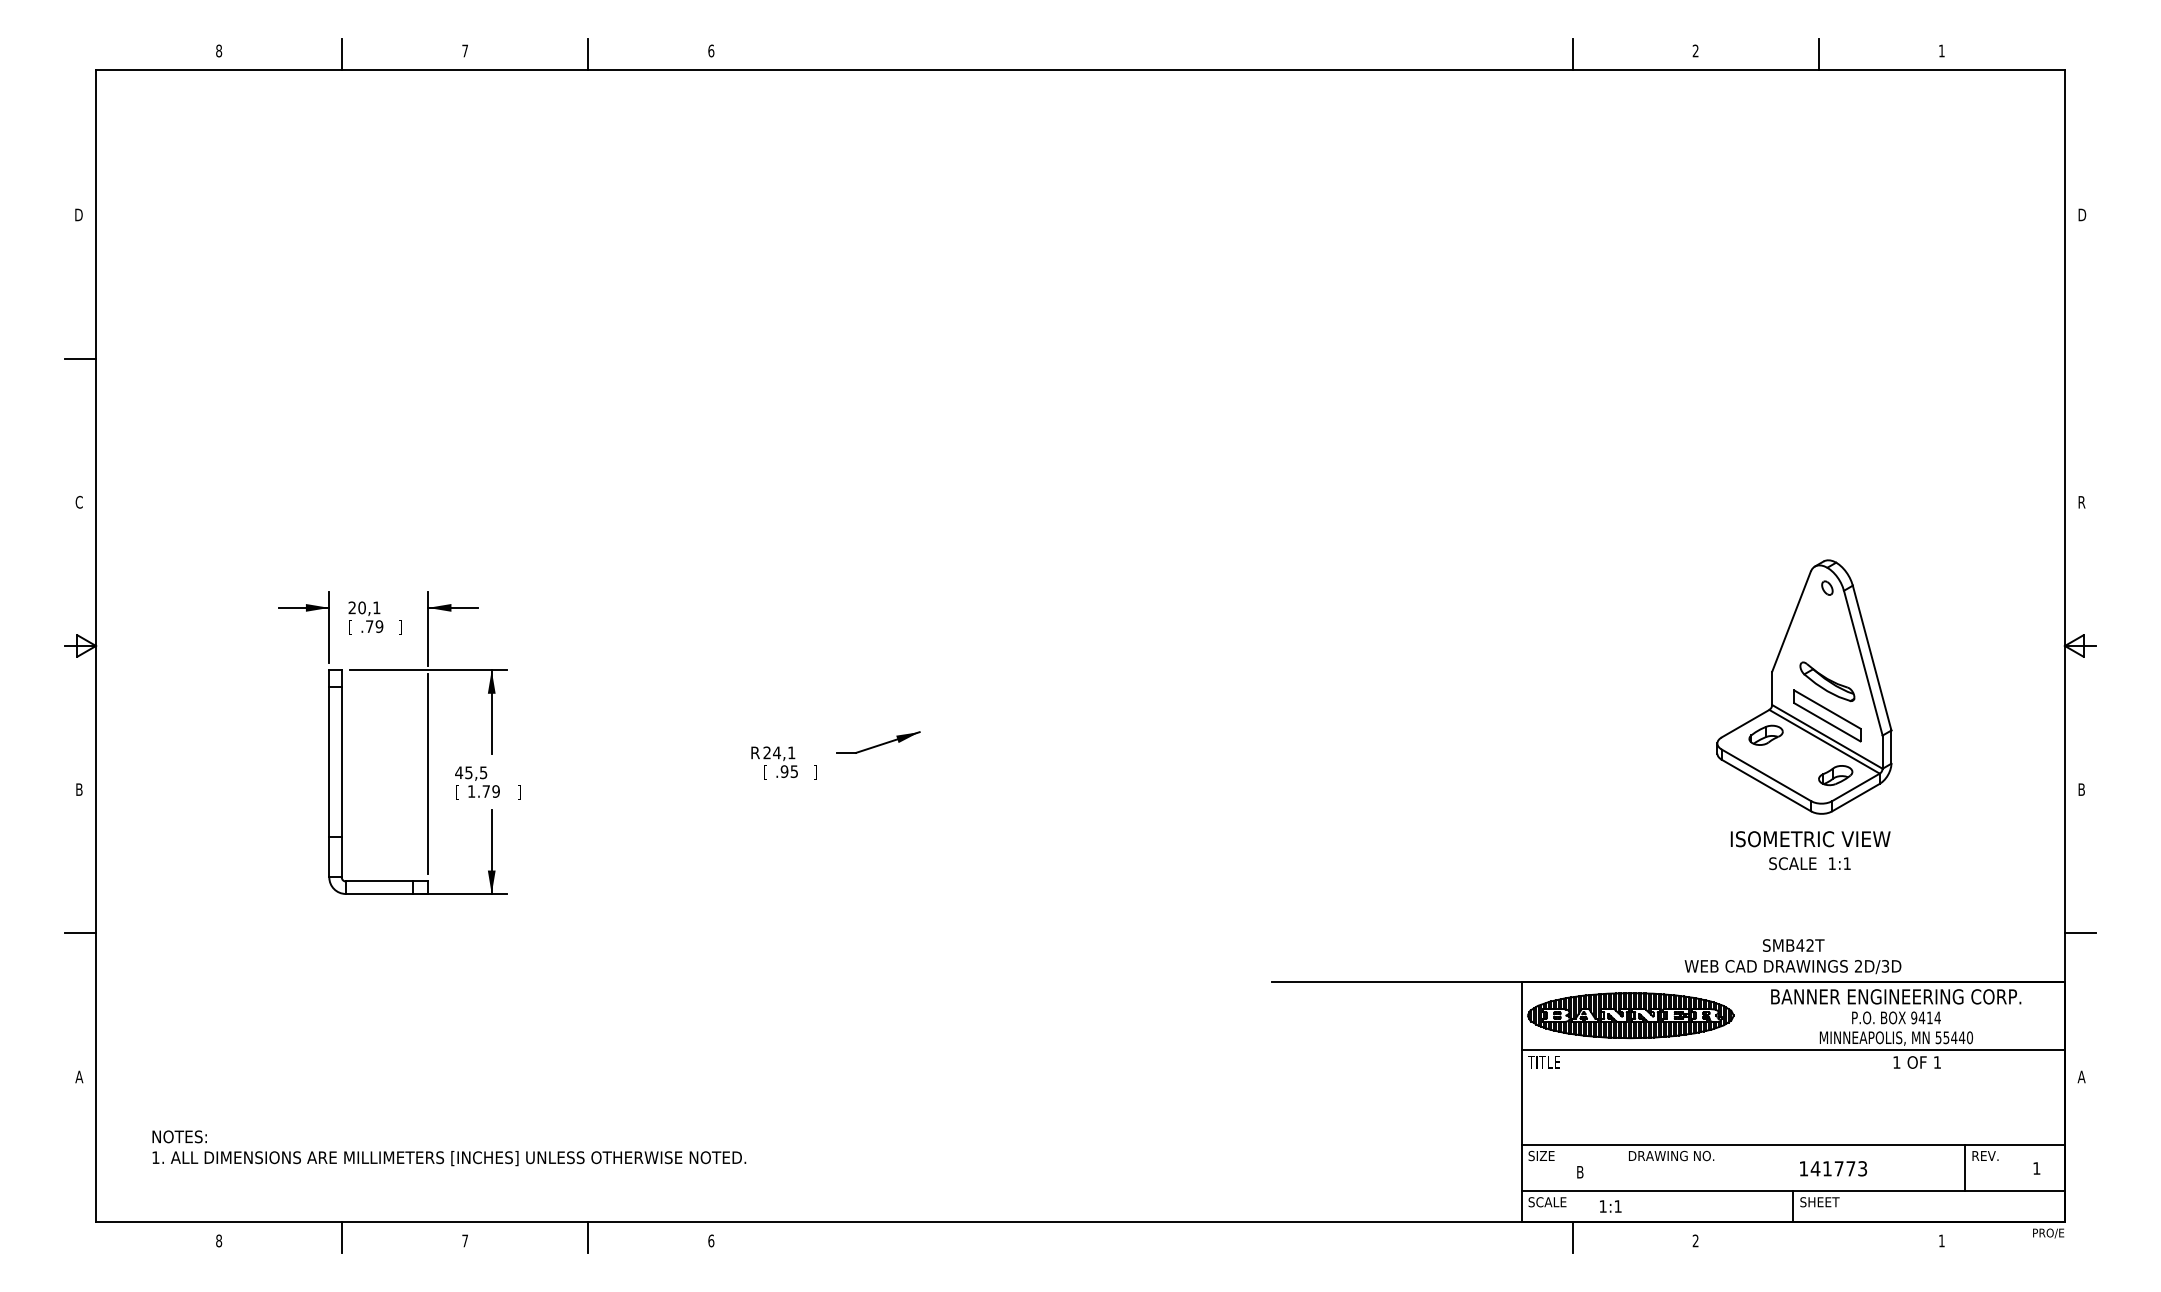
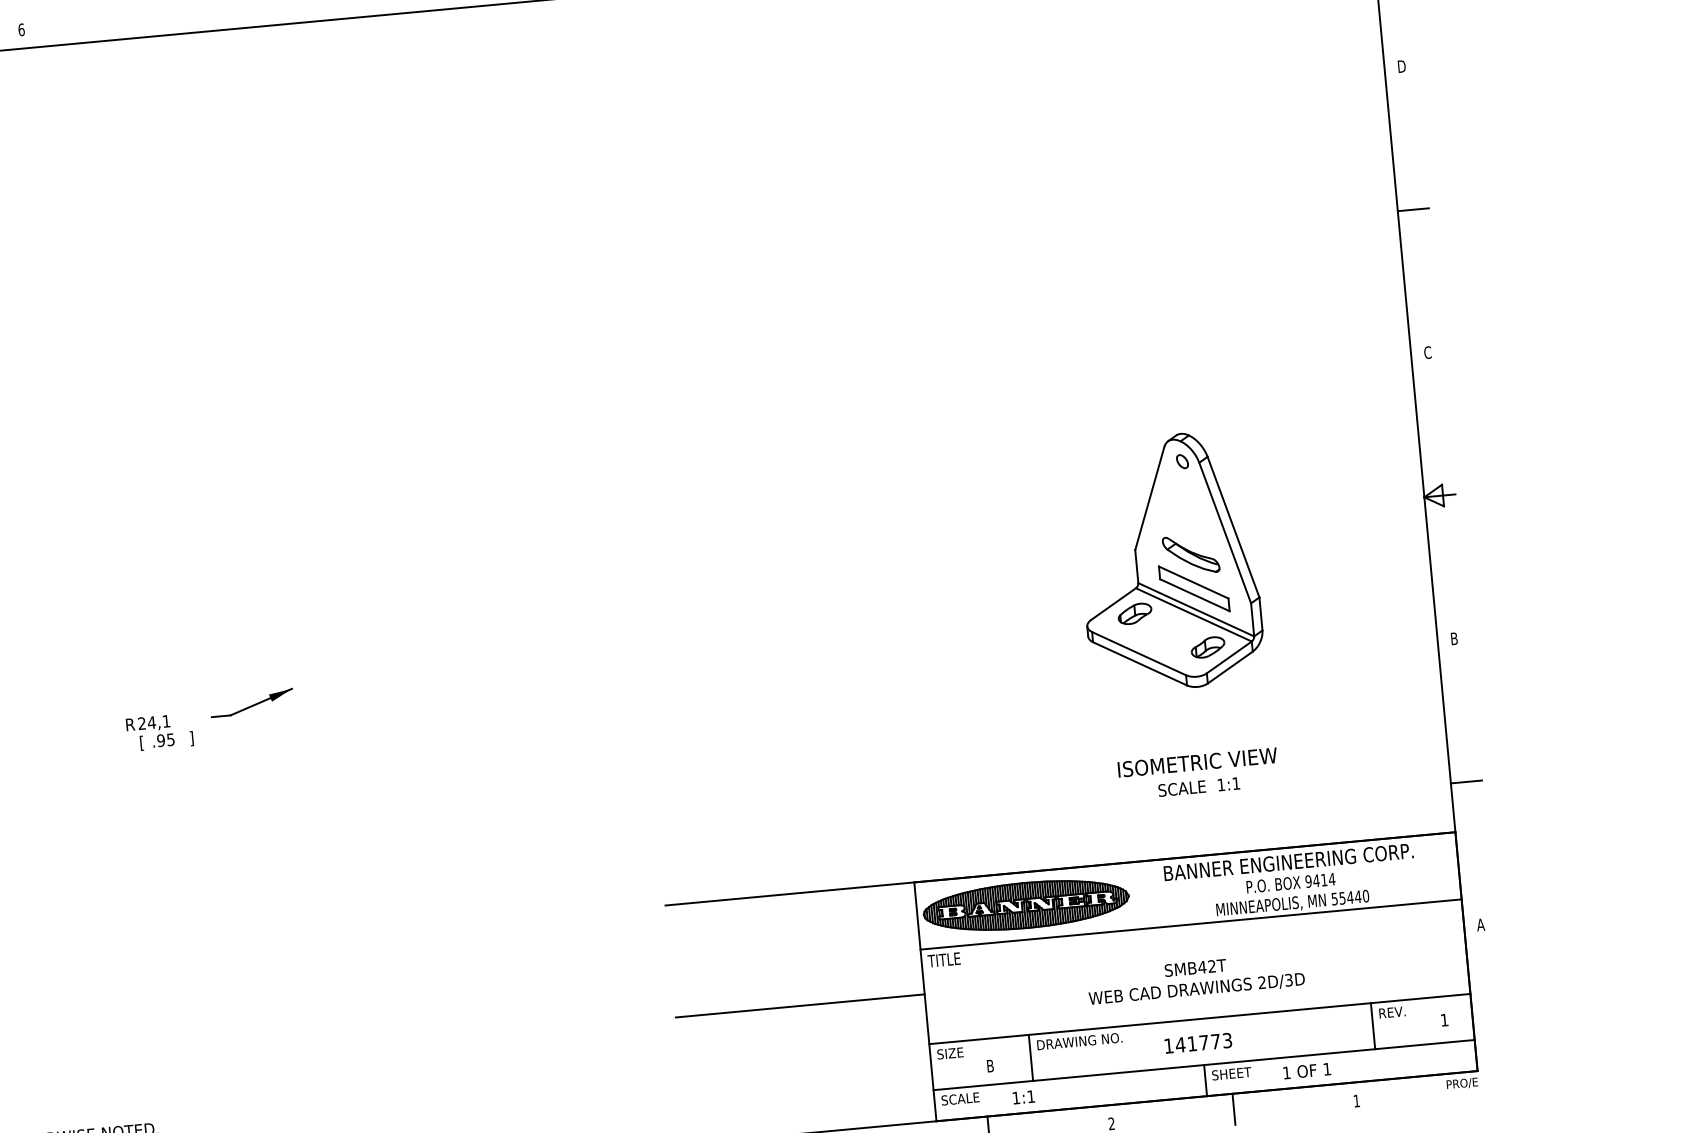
line: (2080, 358) -> (1413, 209), added
text: (2081, 501) -> (1427, 351), R -> C
text: (1810, 850) -> (1198, 773), moved
text: (1792, 956) -> (1195, 979), moved
text: (1916, 1062) -> (1306, 1071), moved
line: (1396, 1094) -> (800, 1005), added
line: (1621, 1167) -> (1030, 1057), added
text: (1833, 1168) -> (1198, 1043), moved
line: (1818, 1237) -> (1233, 1109), added

